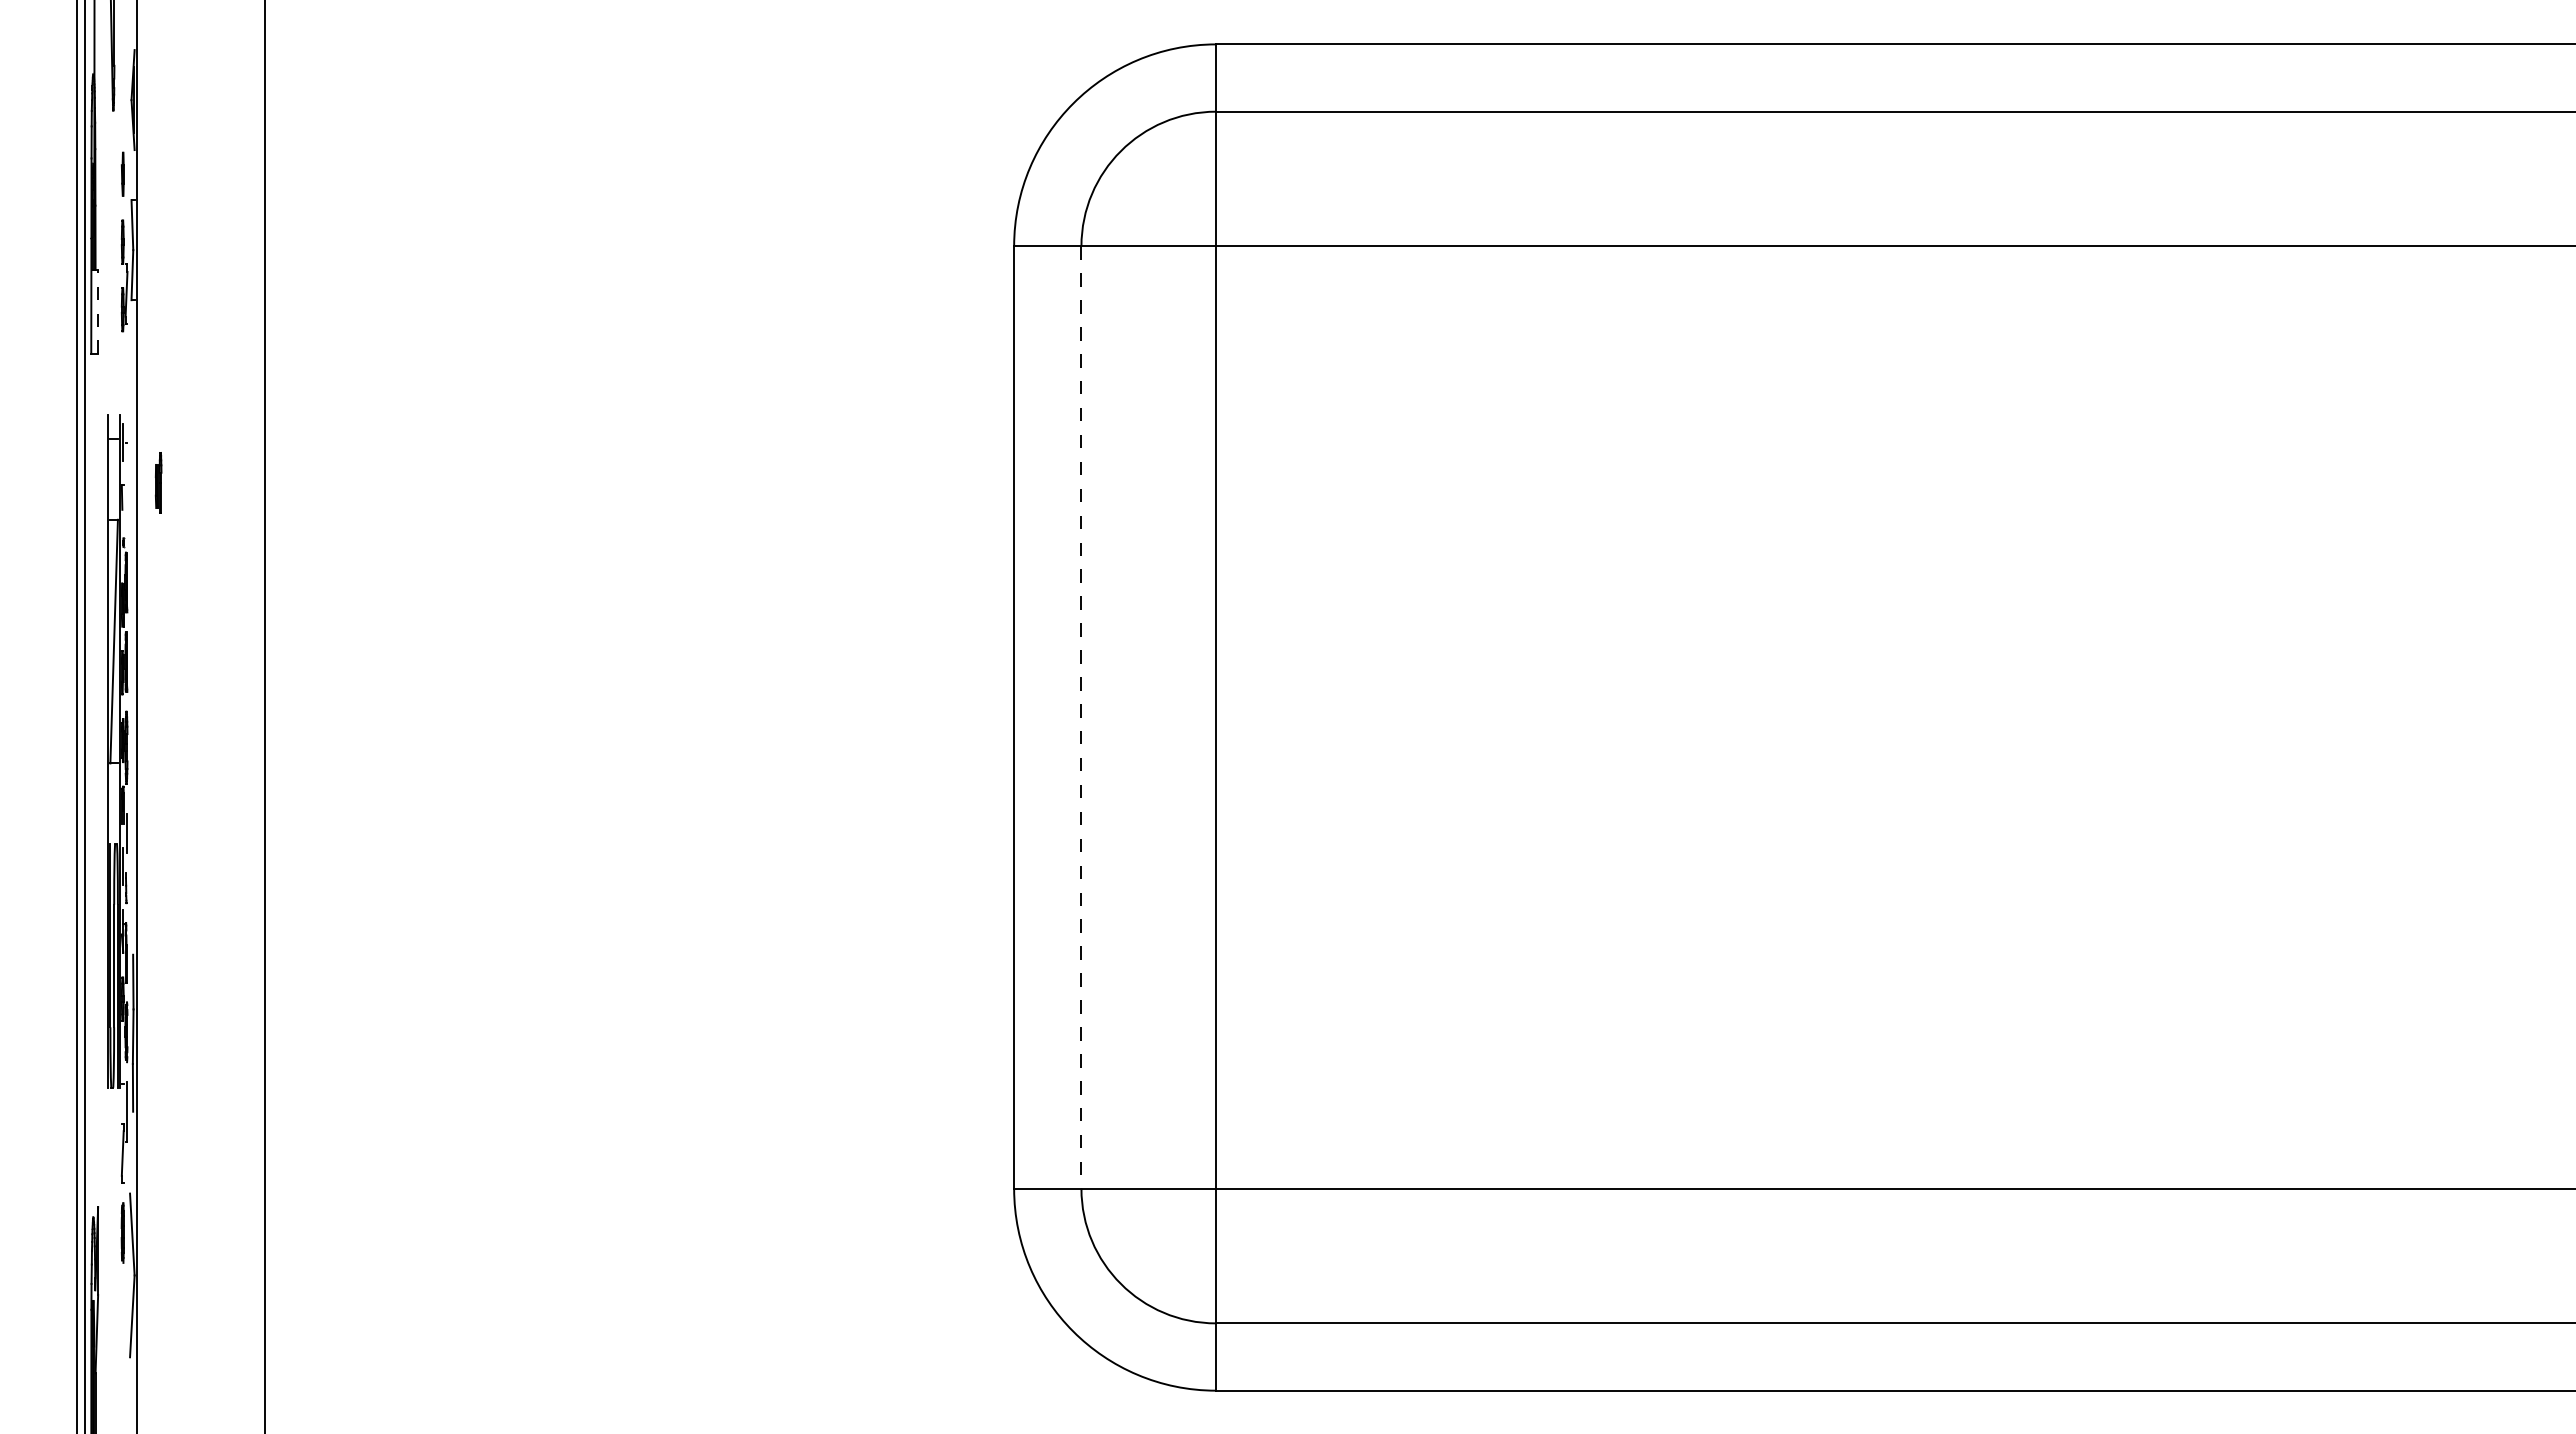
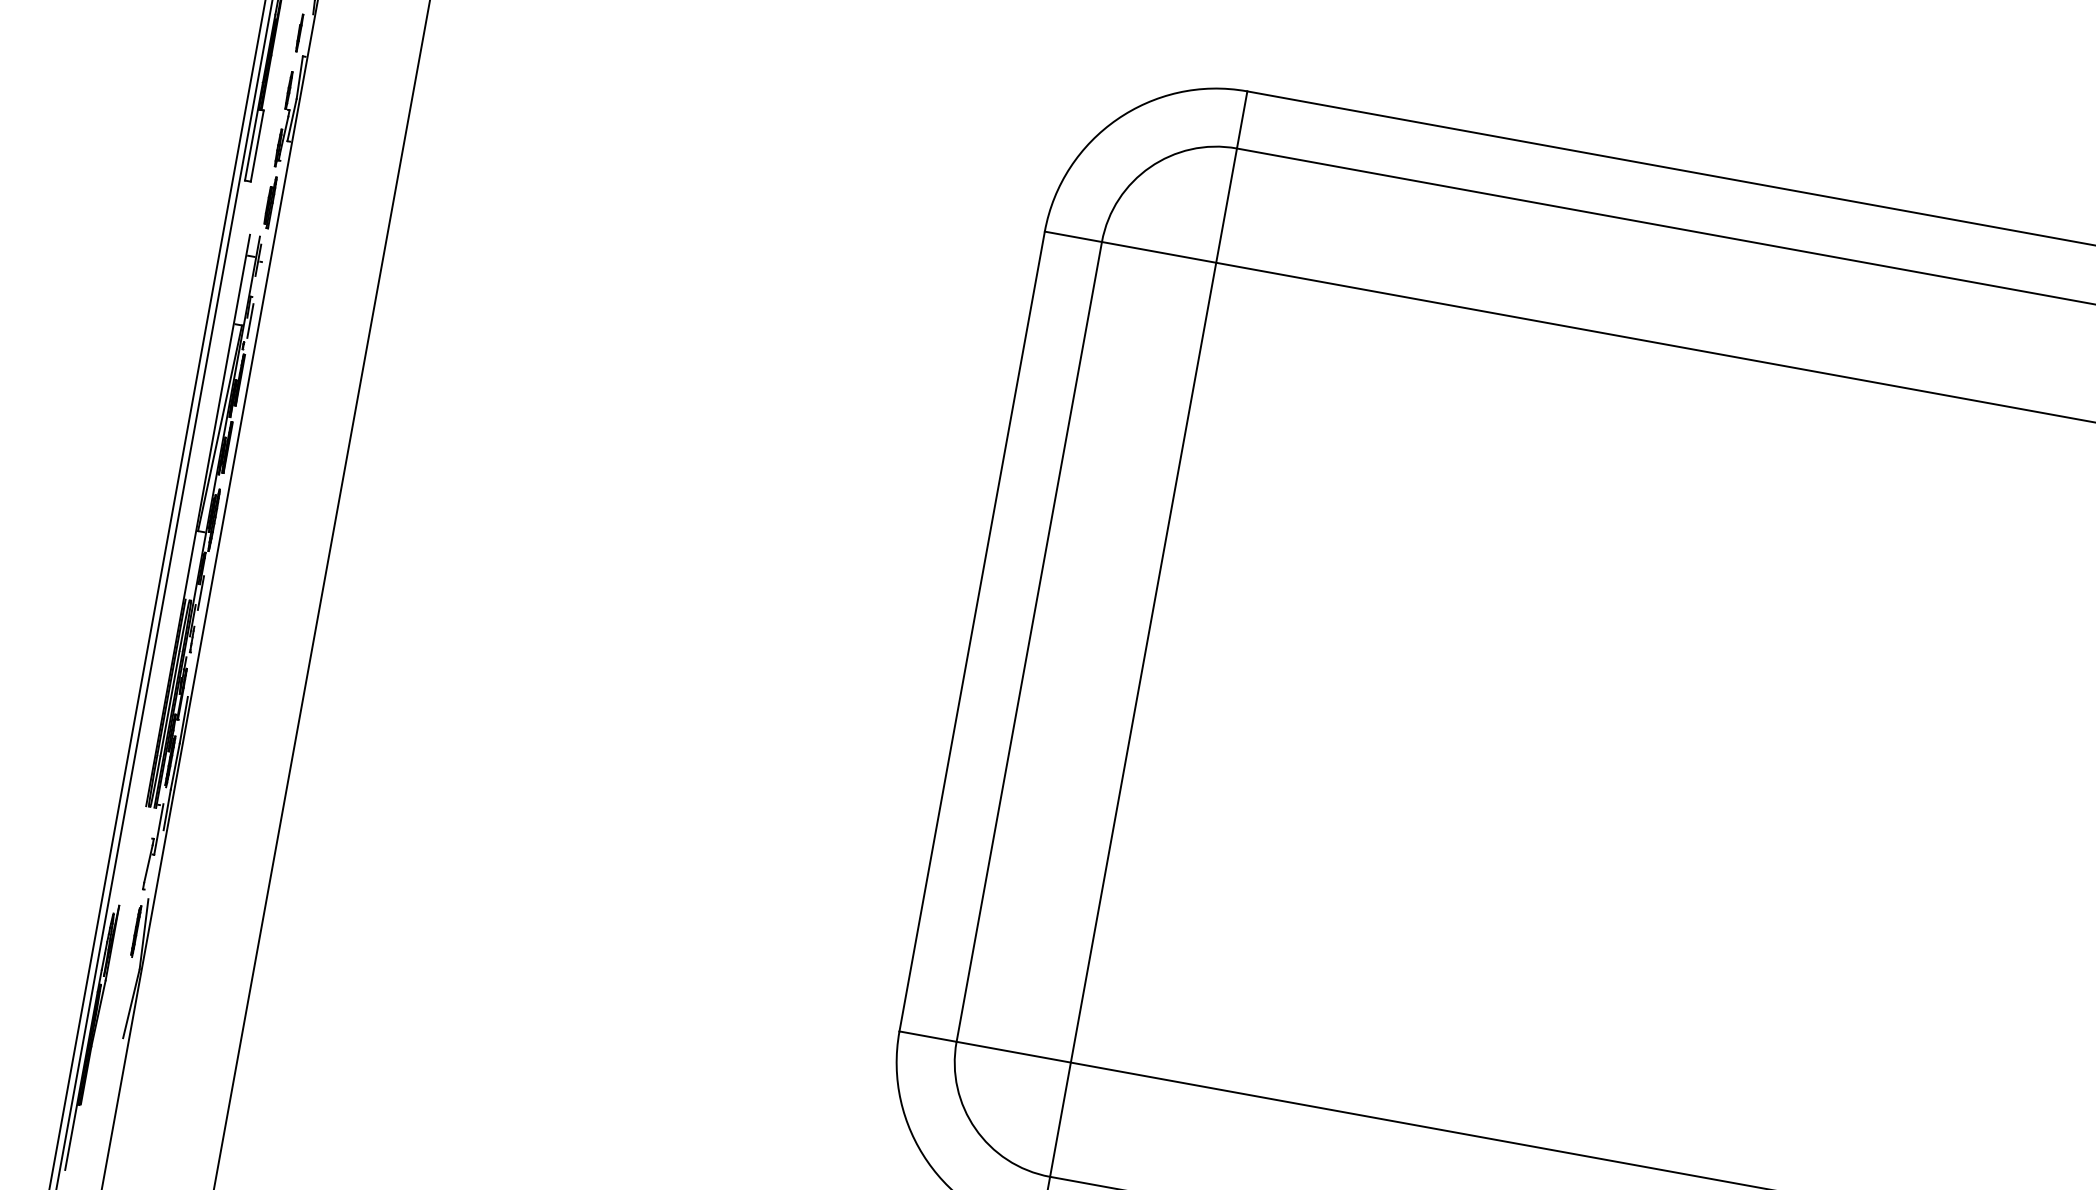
line: (98, 311) -> (257, 145), dashed -> solid
part: (158, 482) -> (270, 202), moved
line: (126, 512) -> (250, 320), added
line: (1081, 718) -> (1029, 642), dashed -> solid

